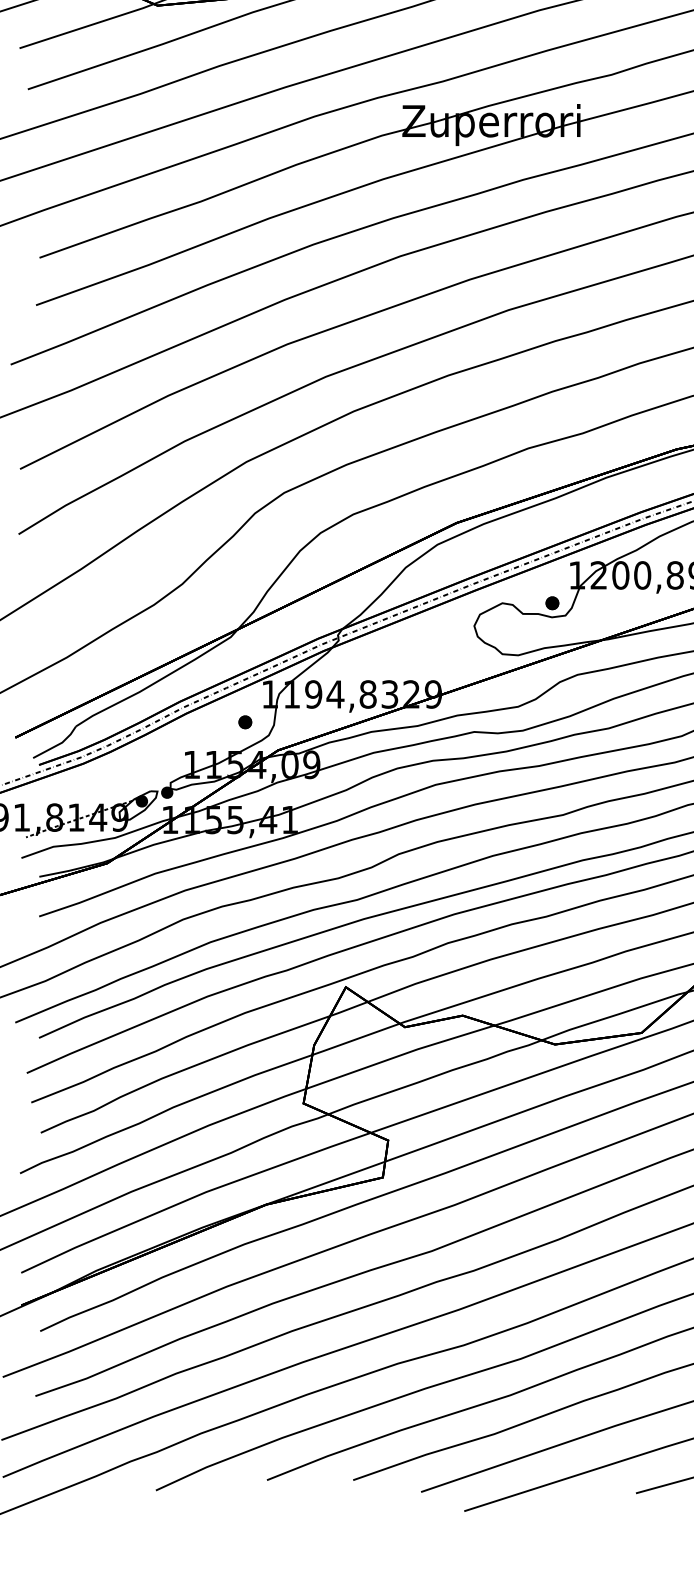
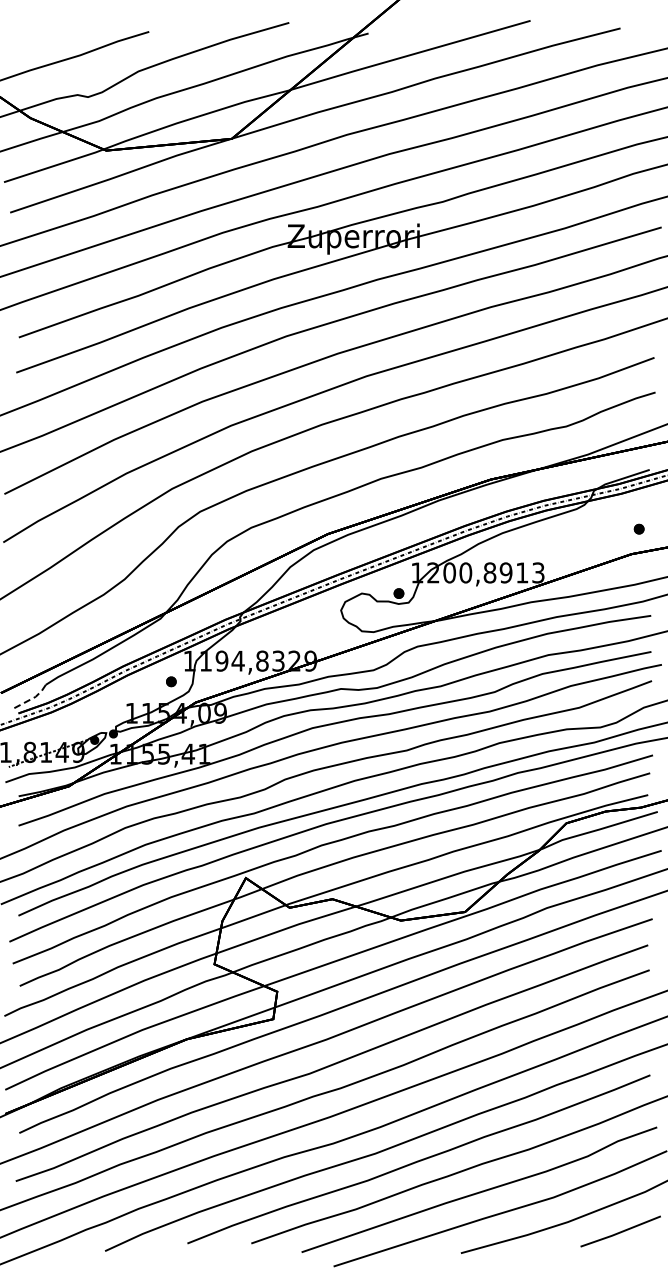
line: (59, 744) -> (33, 698), solid -> dashed

